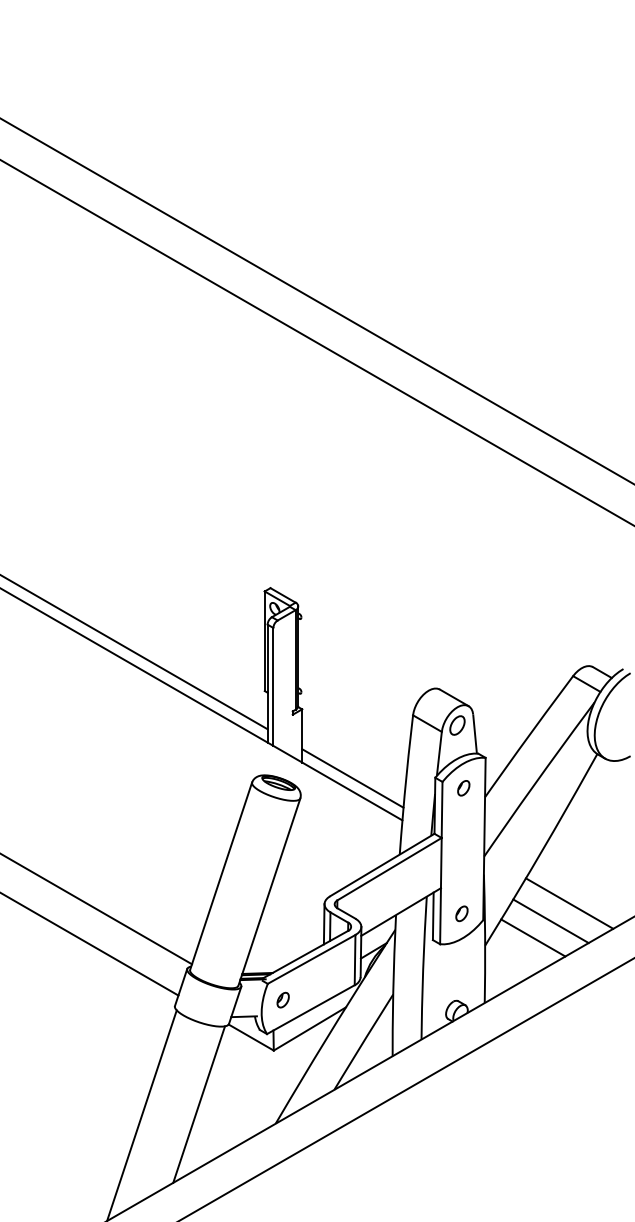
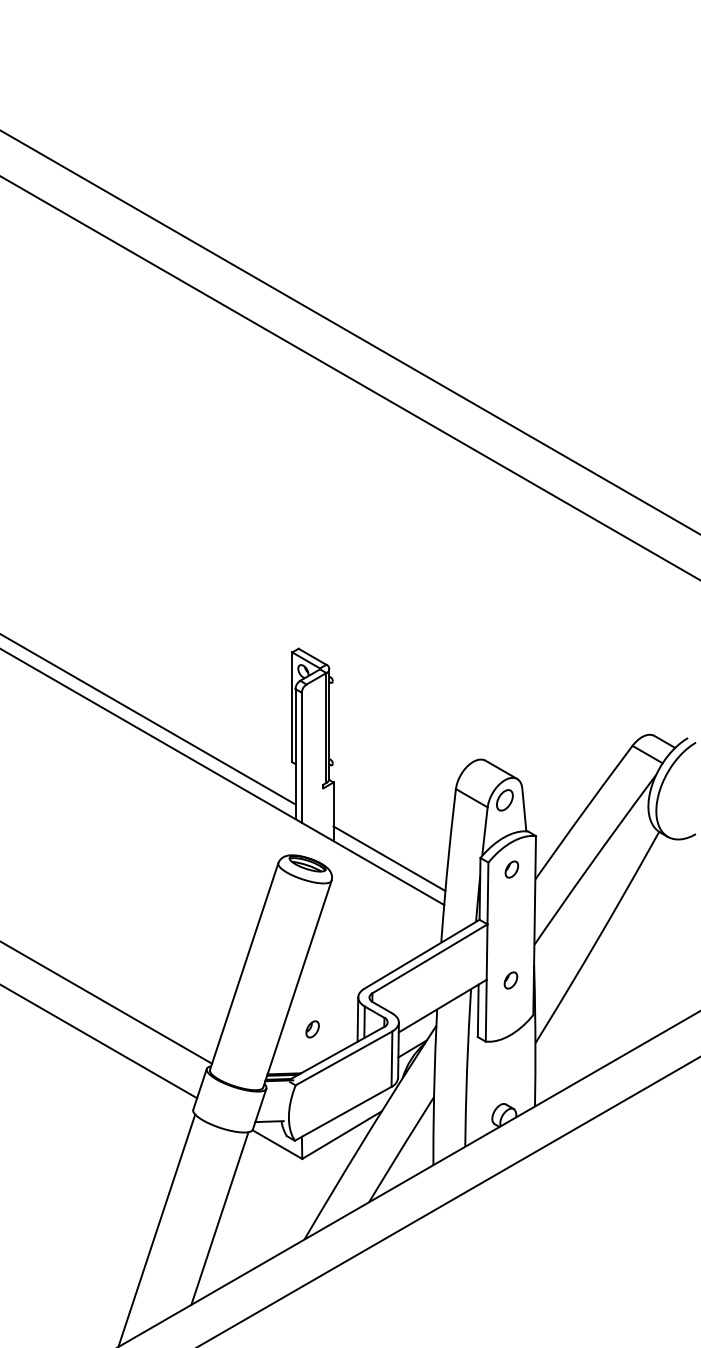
line: (569, 903) -> (628, 996), removed
part: (461, 913) -> (510, 980), moved
line: (550, 921) -> (607, 1016), removed
line: (533, 937) -> (588, 1034), removed
part: (282, 999) -> (311, 1028), moved

